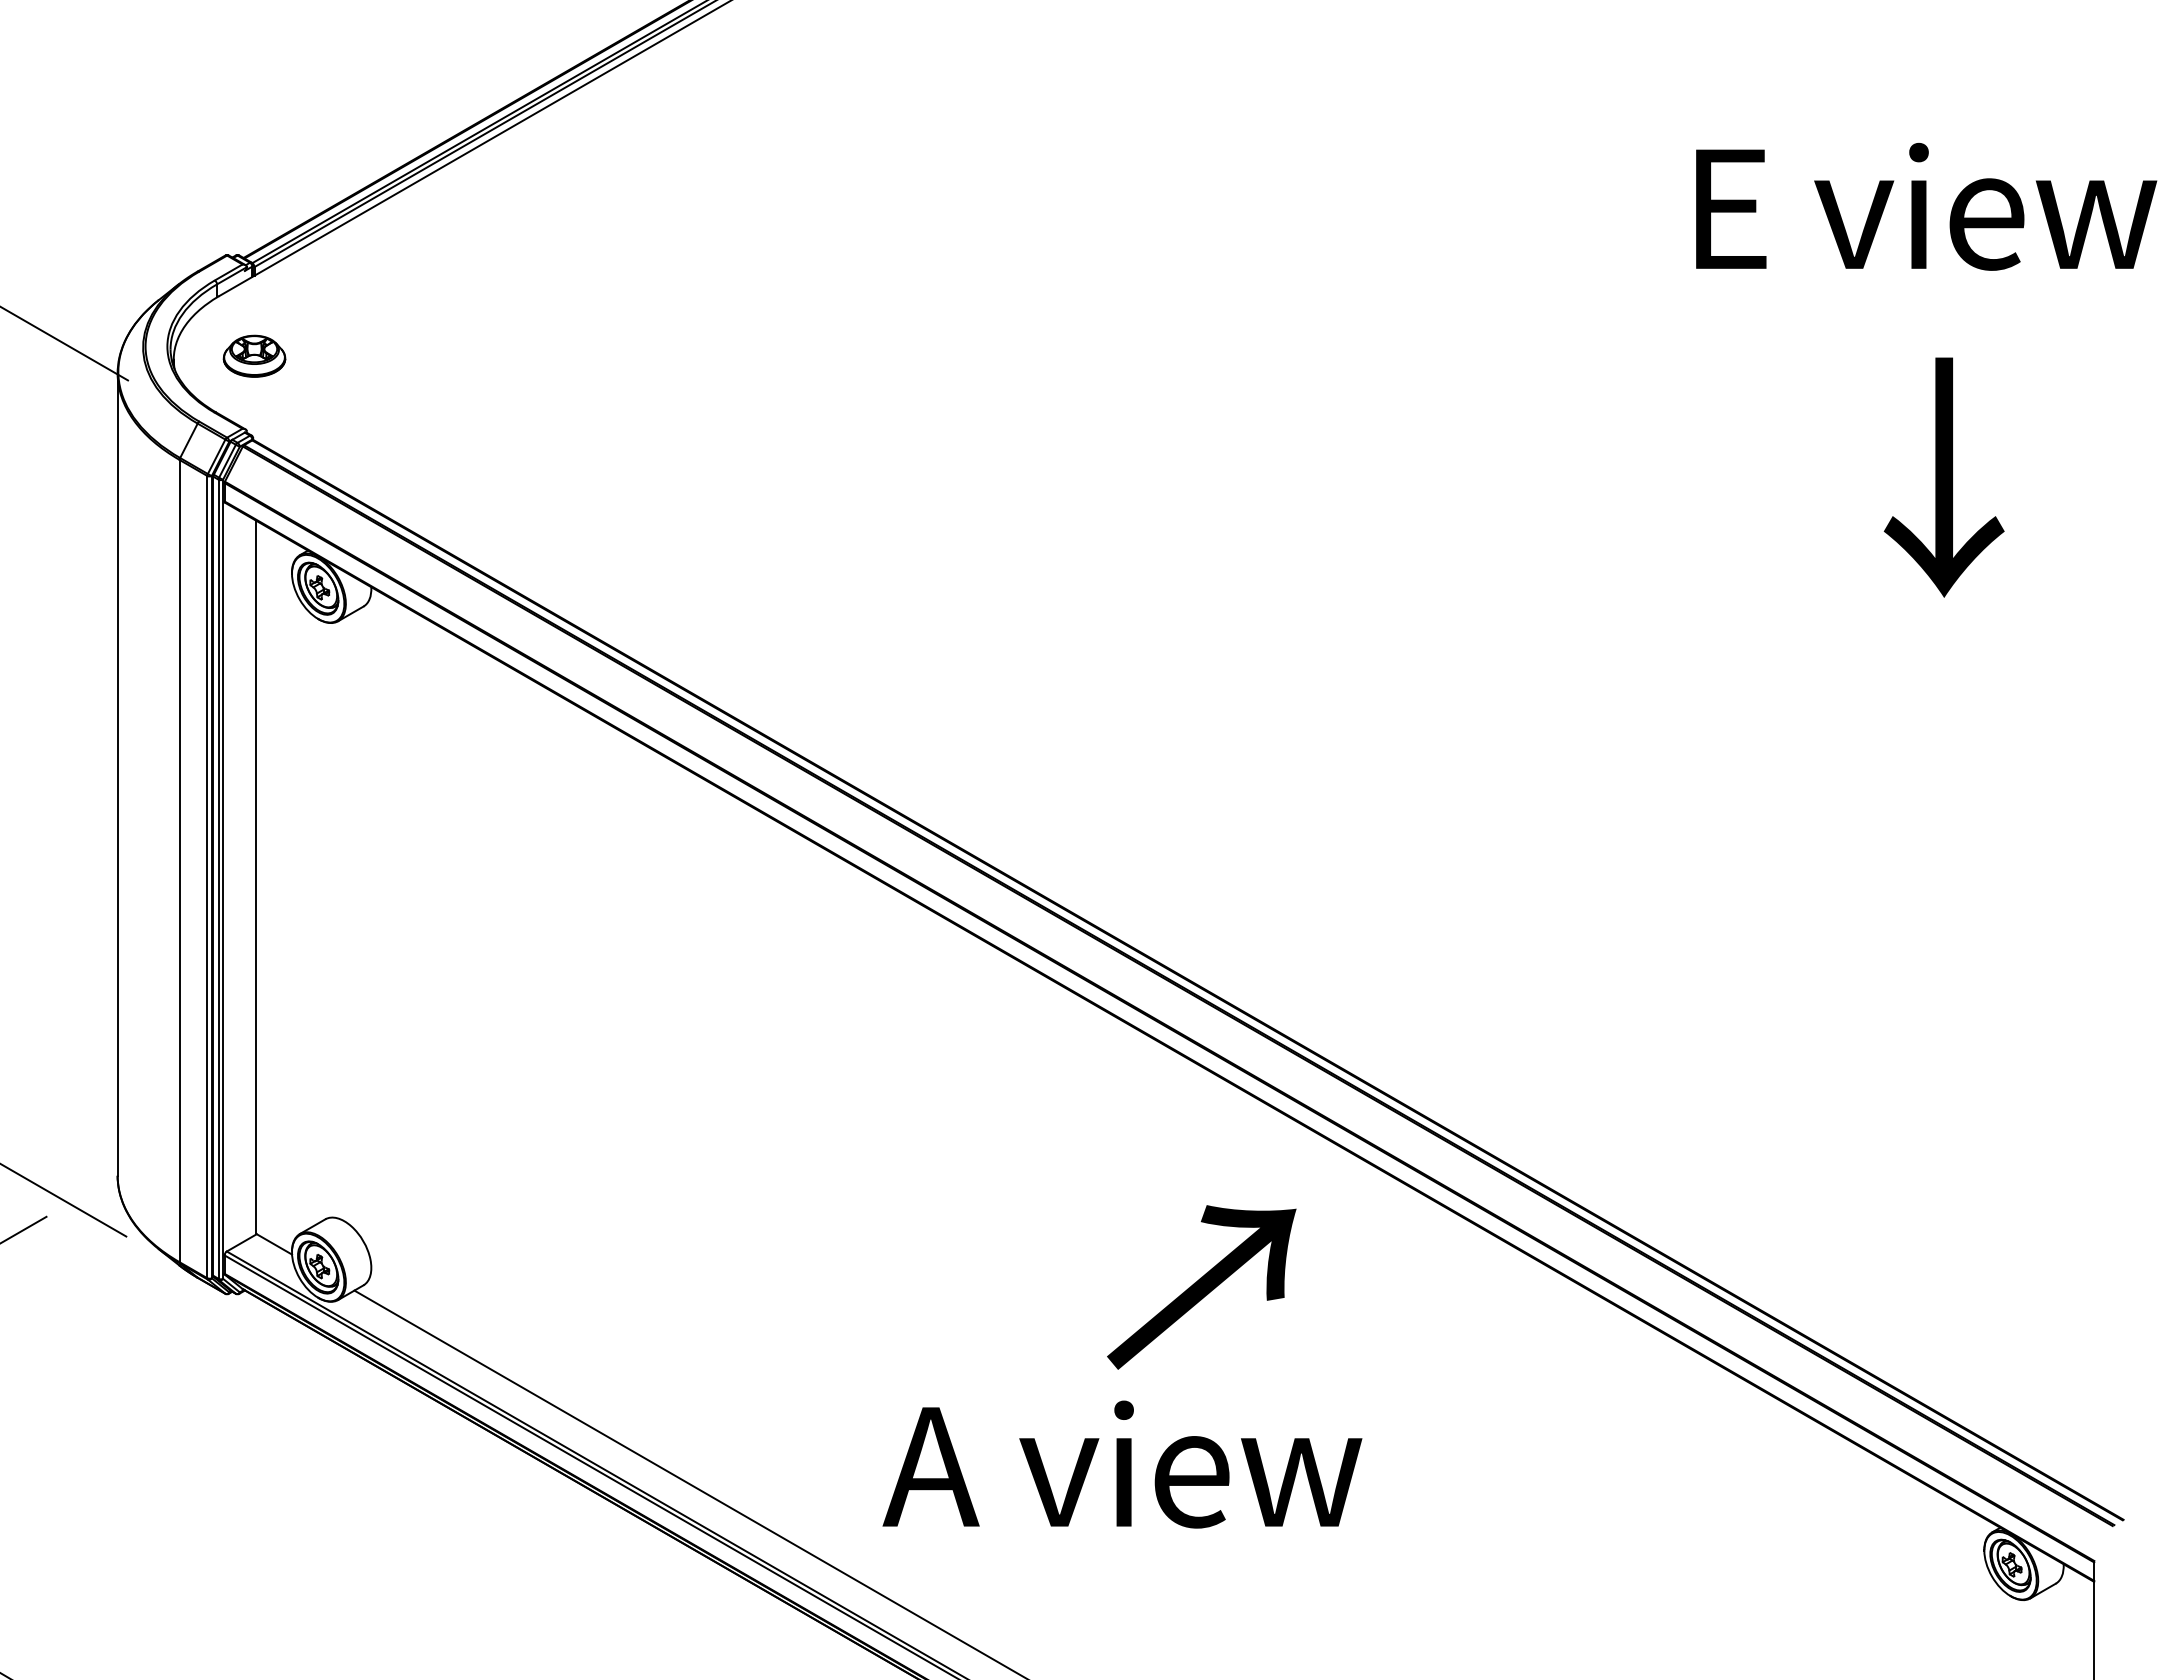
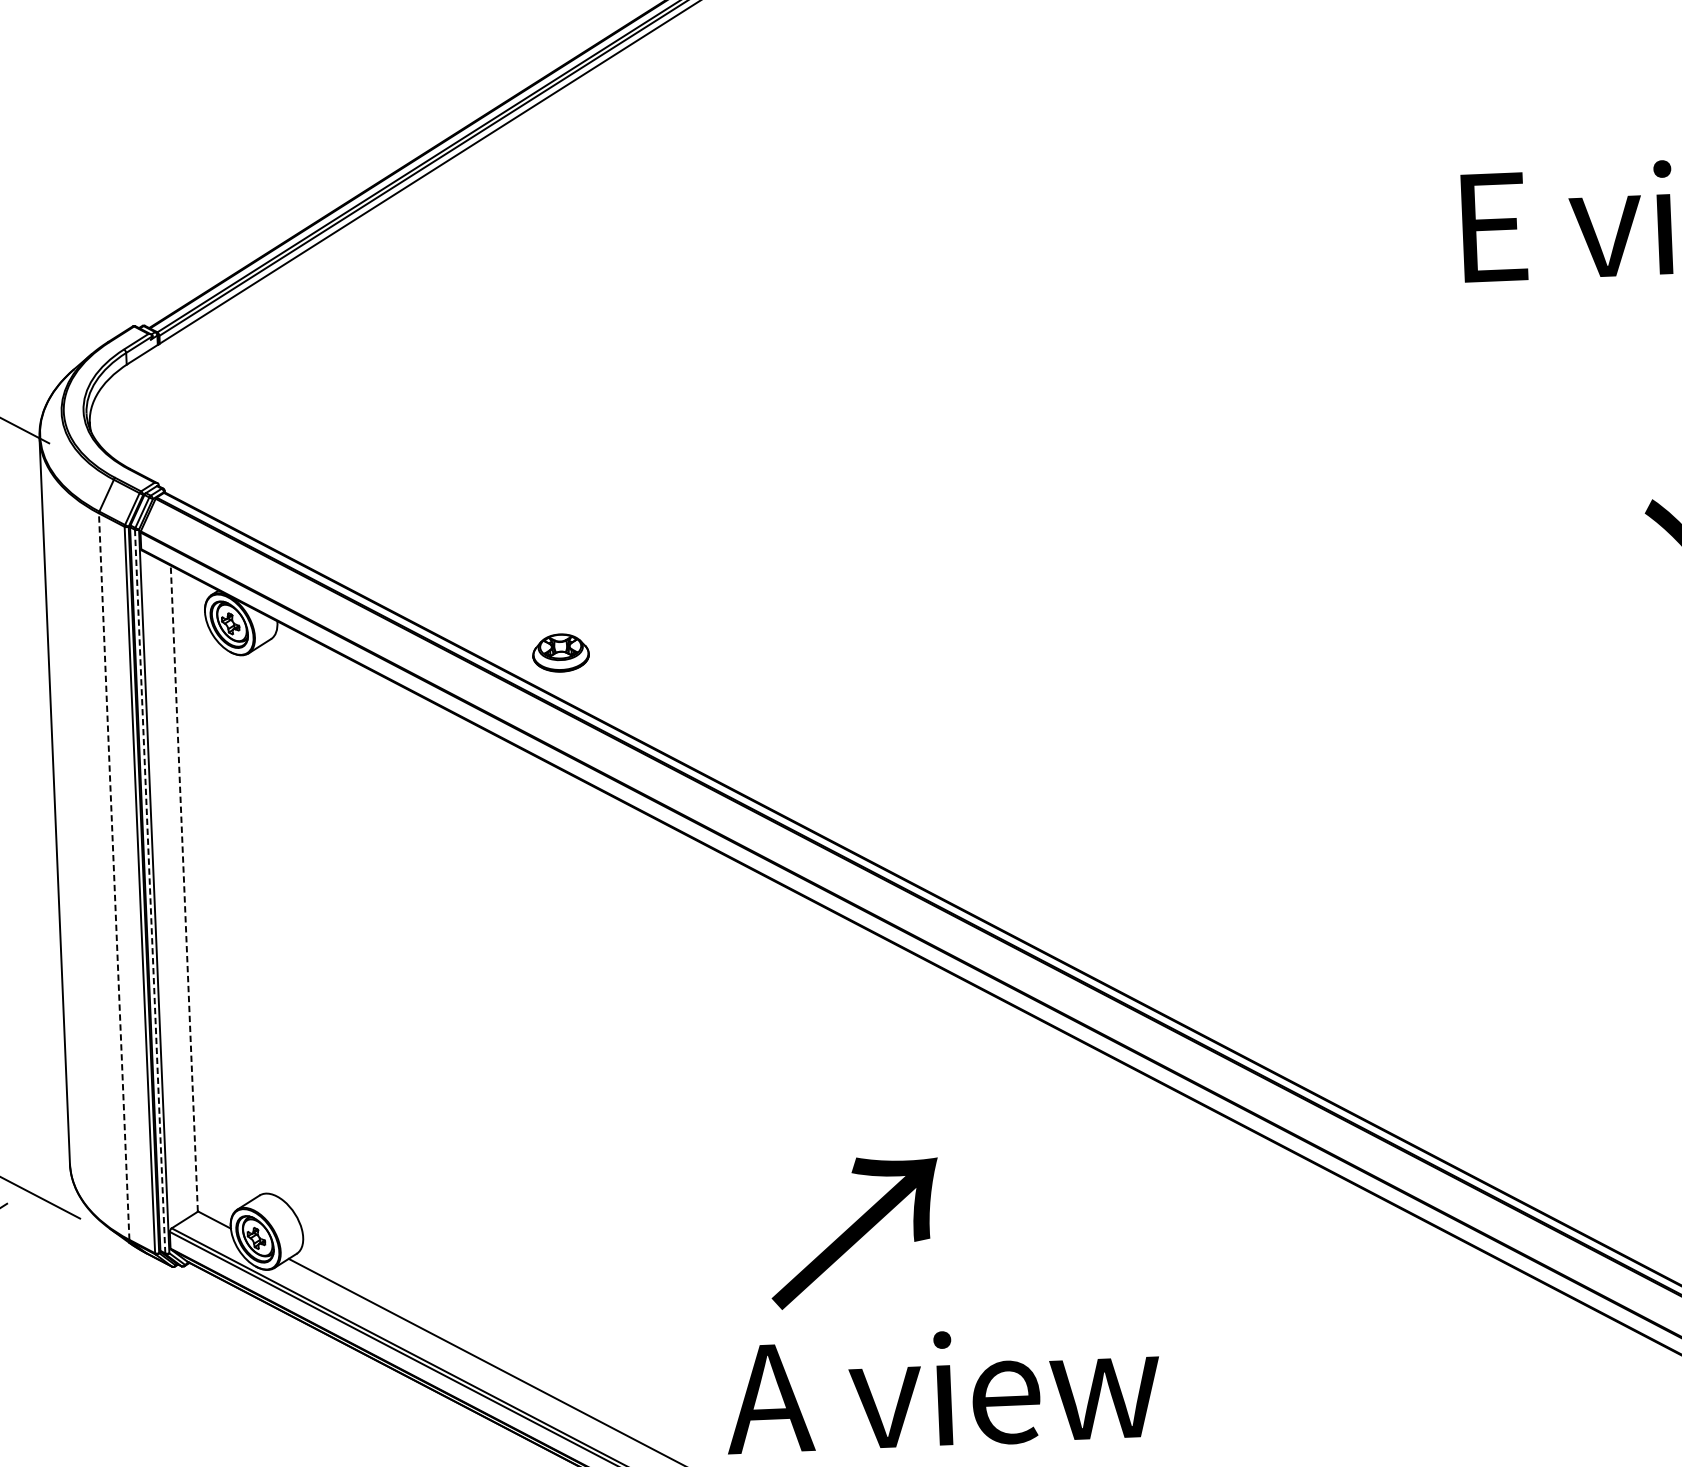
part: (254, 355) -> (560, 652), moved
line: (179, 860) -> (114, 876), solid -> dashed
line: (256, 877) -> (184, 888), solid -> dashed
line: (218, 879) -> (150, 891), solid -> dashed
text: (1201, 1287) -> (854, 1232), moved
text: (1122, 1464) -> (942, 1389), moved

